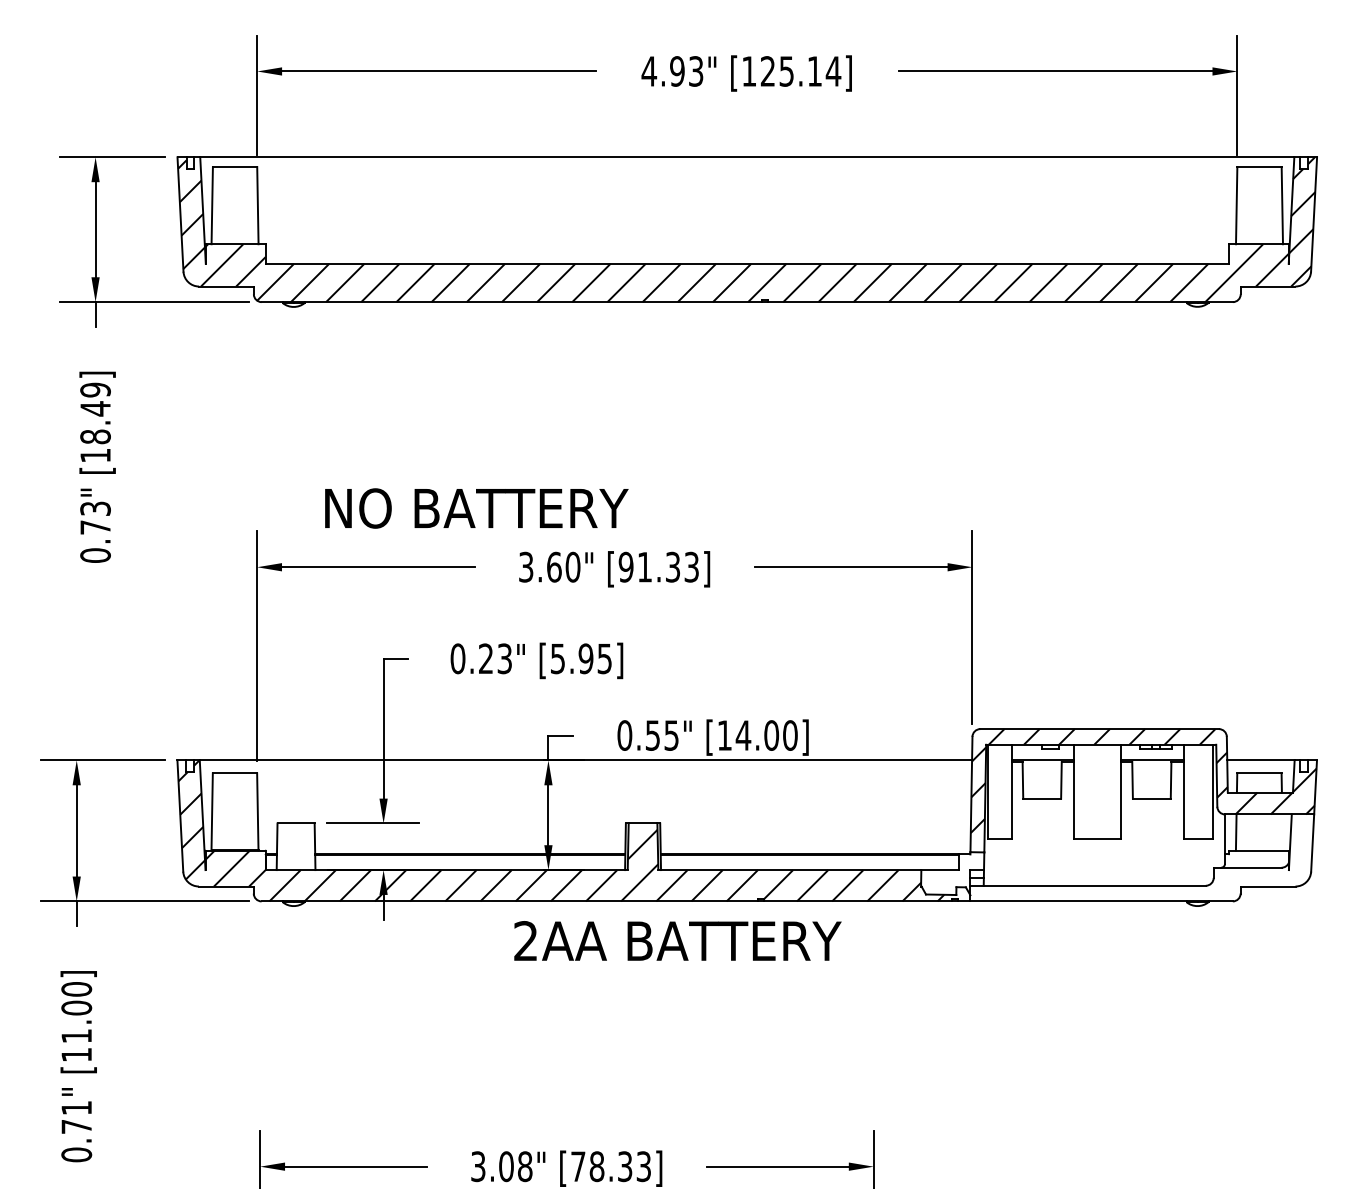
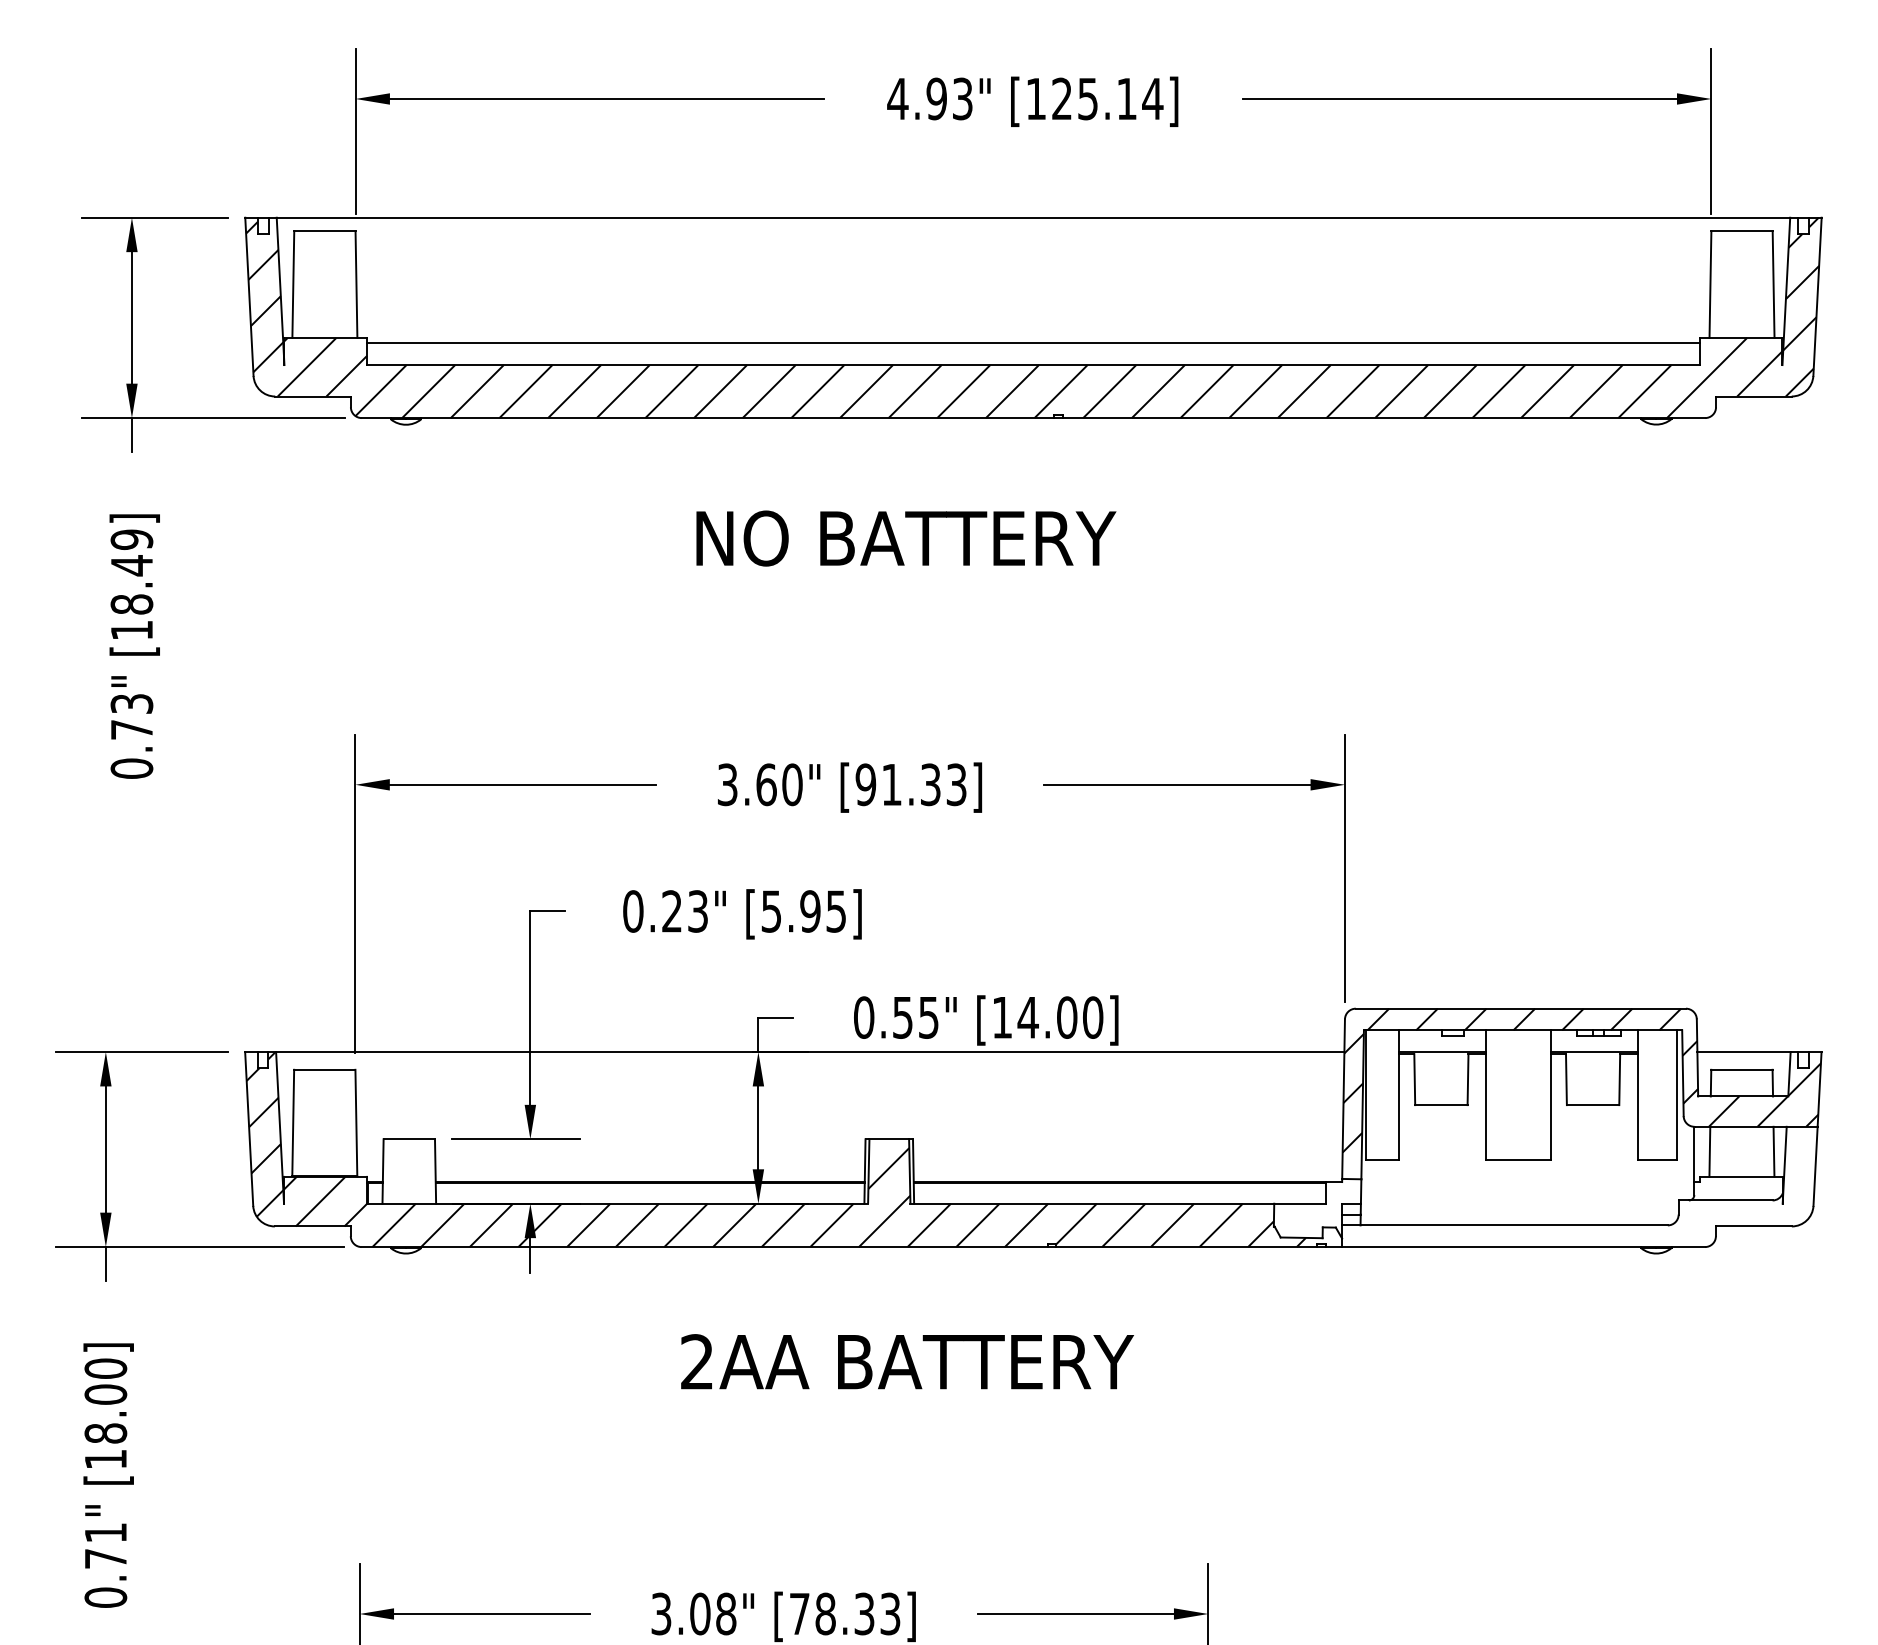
line: (747, 248) -> (1033, 343), added
text: (476, 508) -> (906, 538), moved
line: (1282, 832) -> (1773, 1151), added
text: (677, 940) -> (907, 1361), moved
text: (76, 1036) -> (105, 1433), [11.00] -> [18.00]

